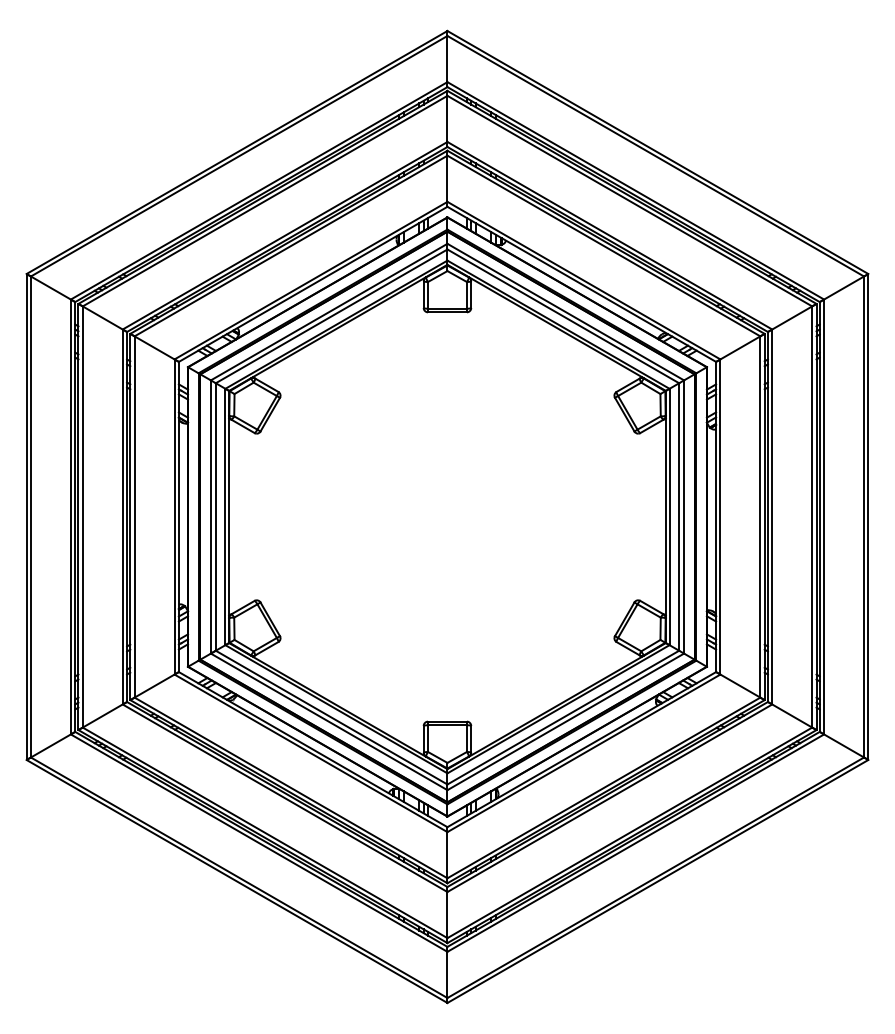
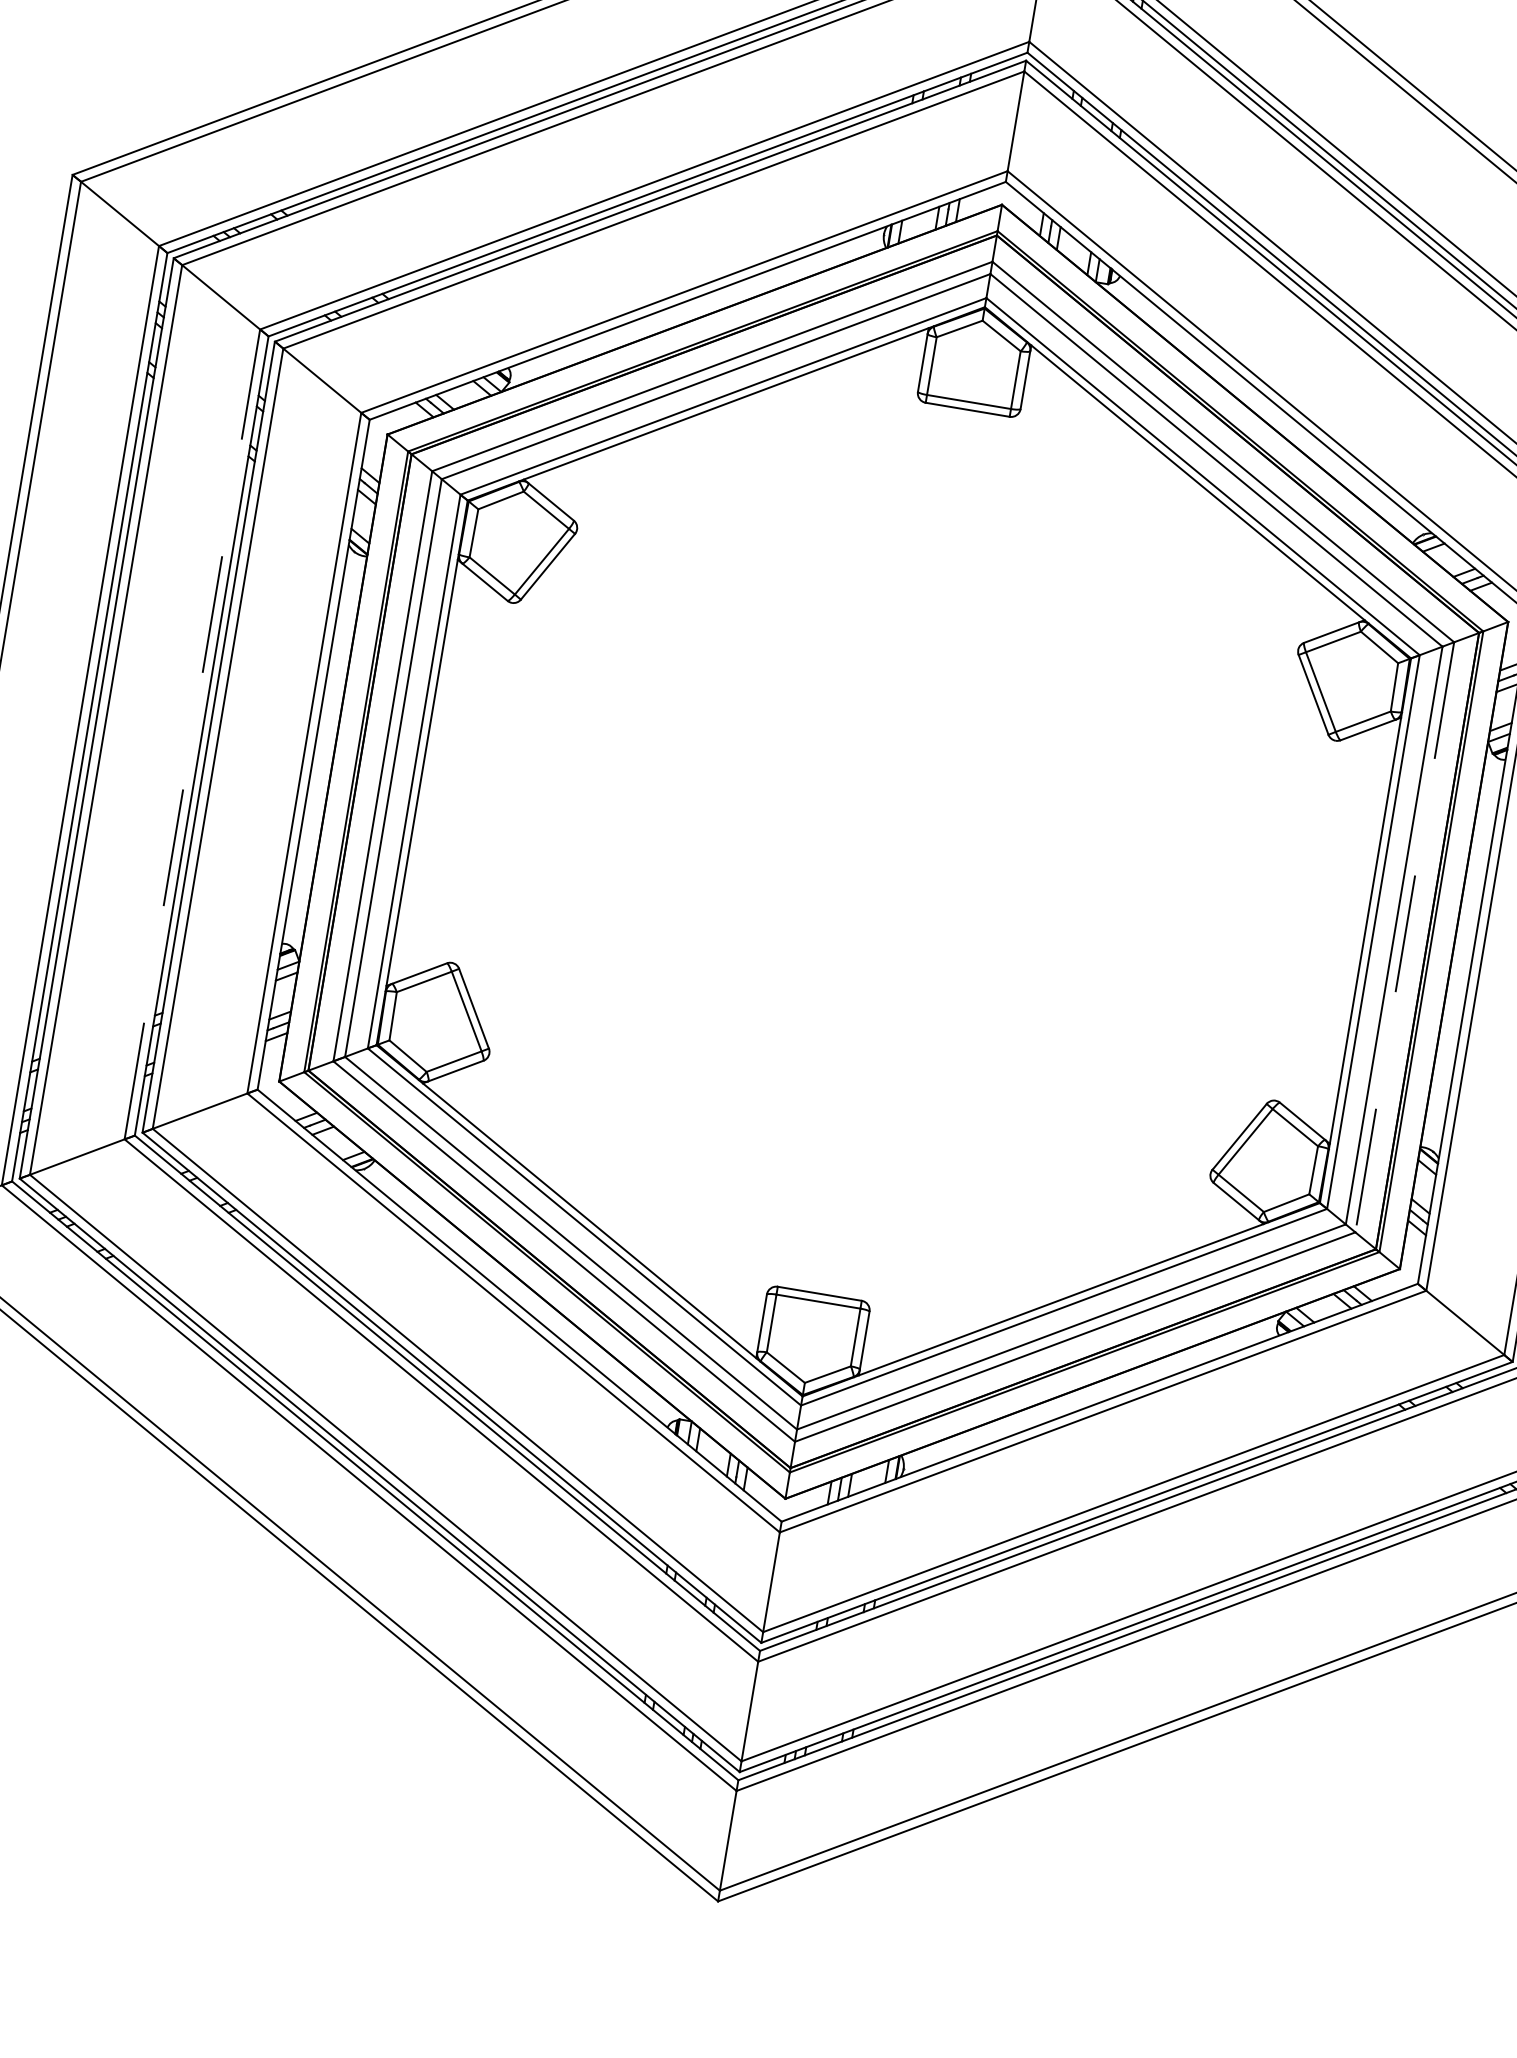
line: (122, 516) -> (192, 733), solid -> dashed
line: (684, 517) -> (1405, 938), solid -> dashed

